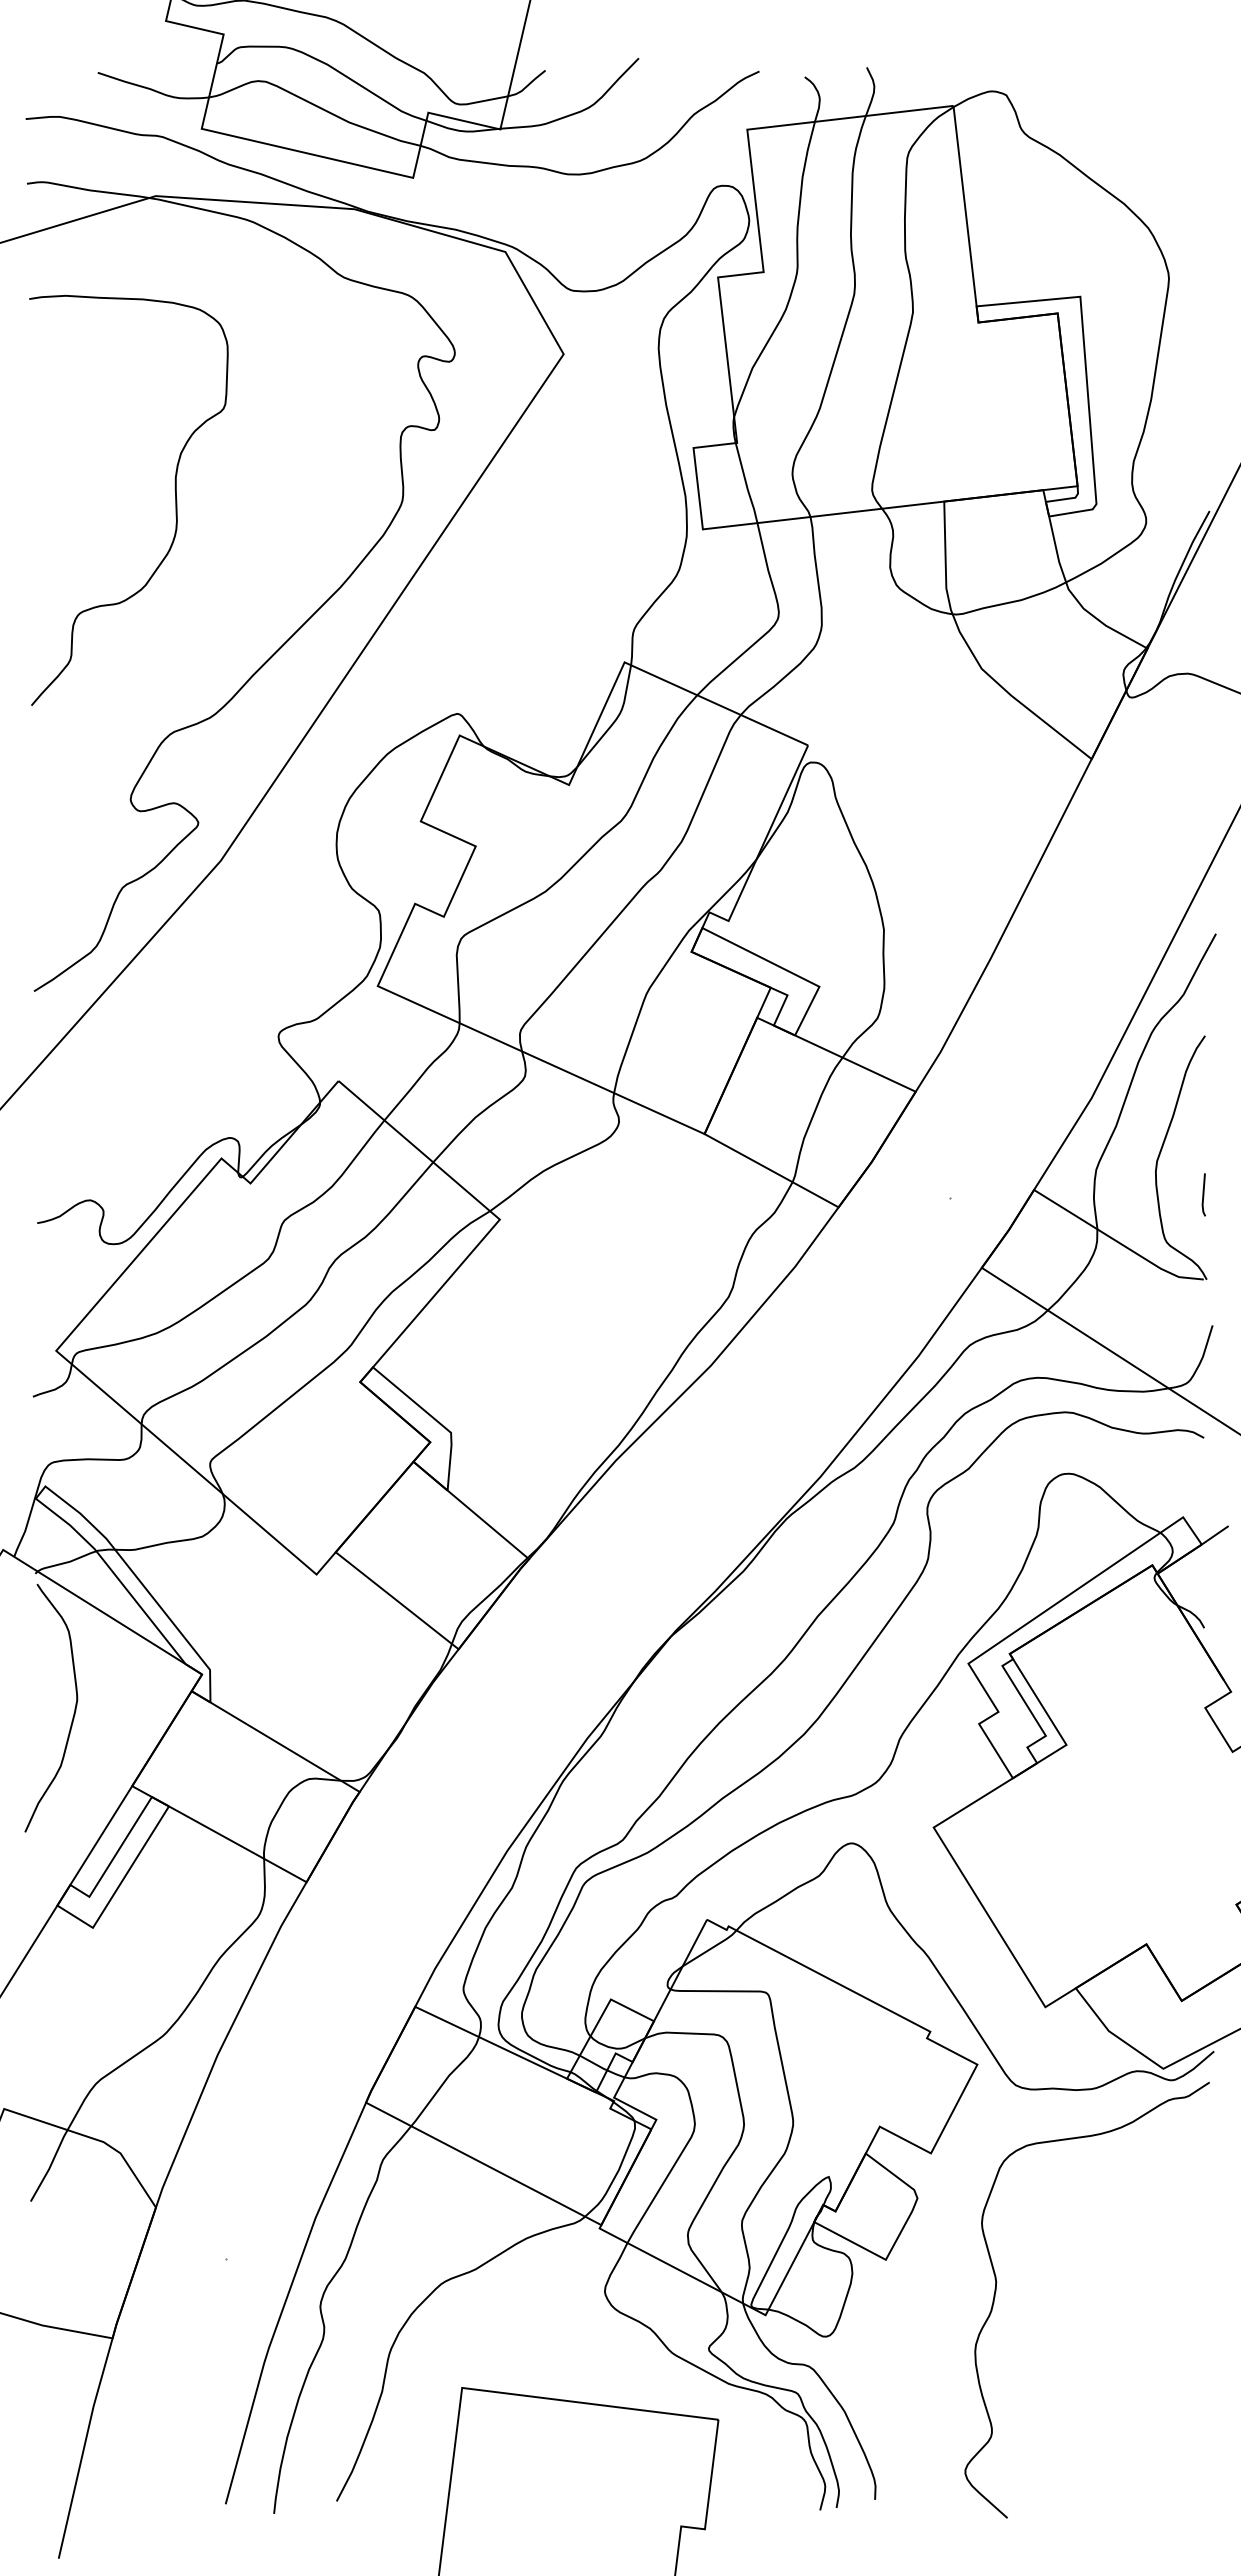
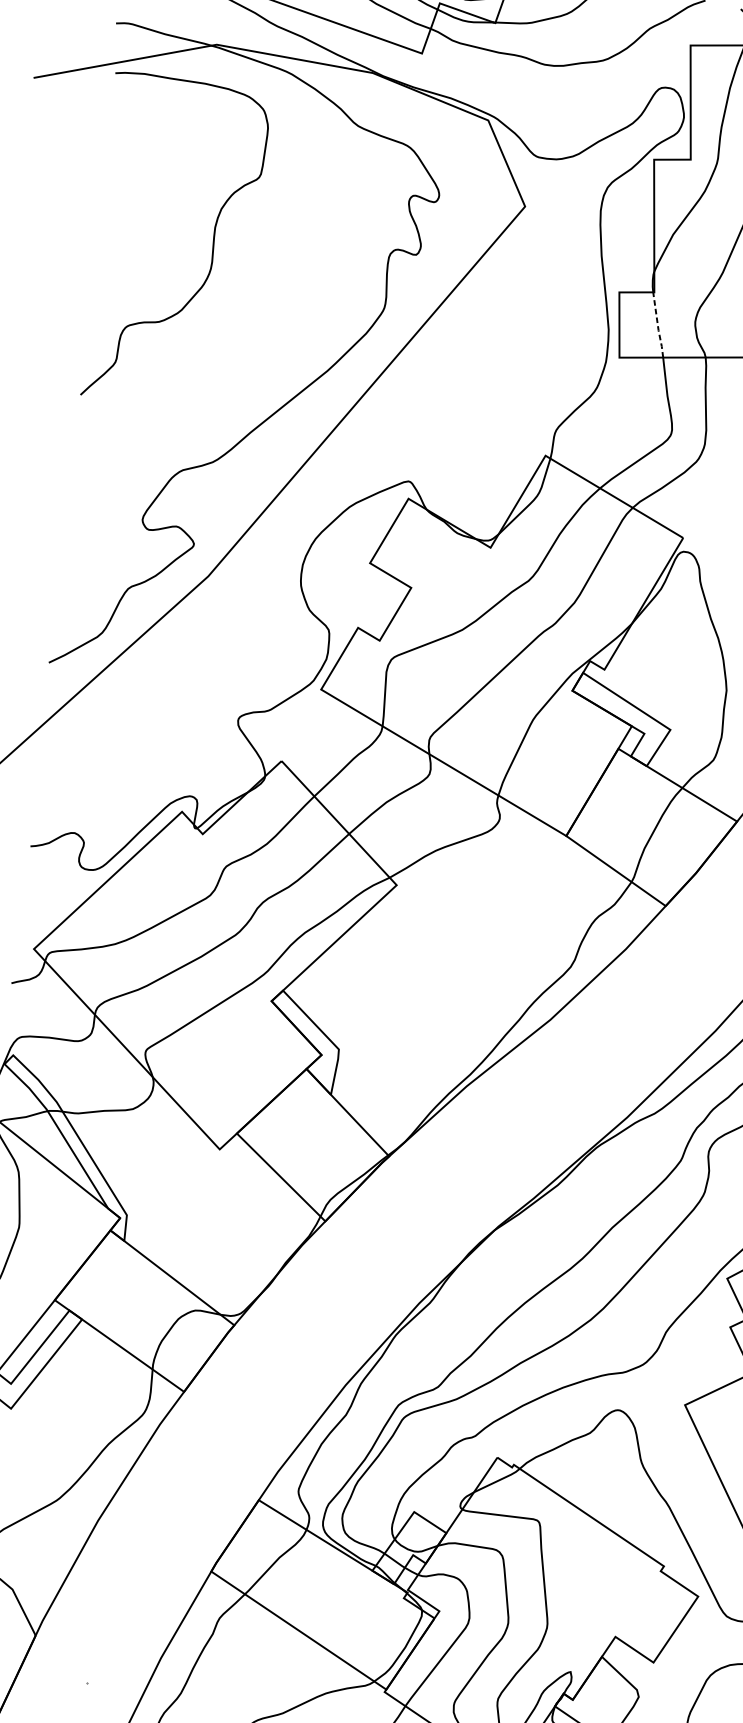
line: (746, 484) -> (658, 326), solid -> dashed
curve: (175, 499) -> (212, 244), moved

